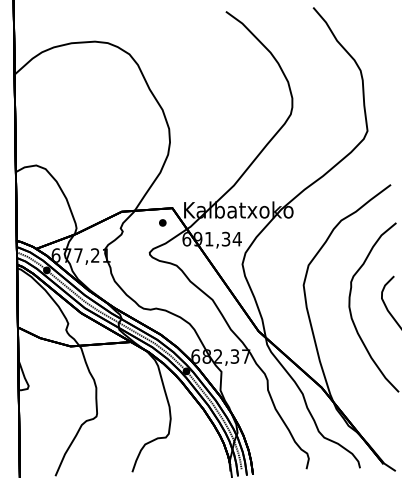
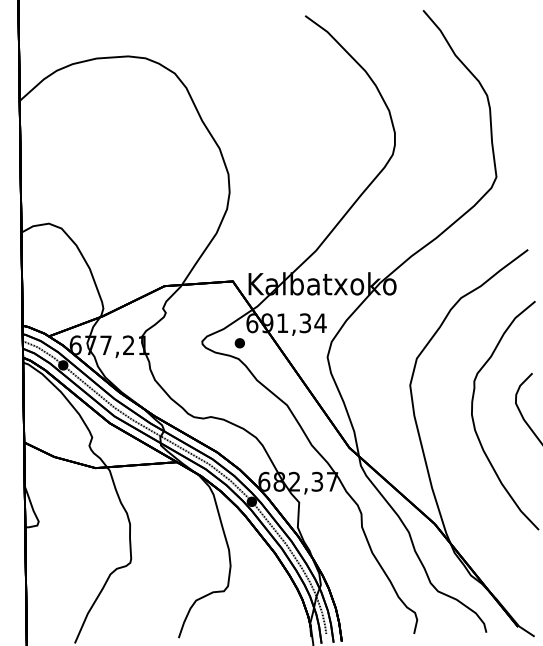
part: (162, 223) -> (239, 343), moved

